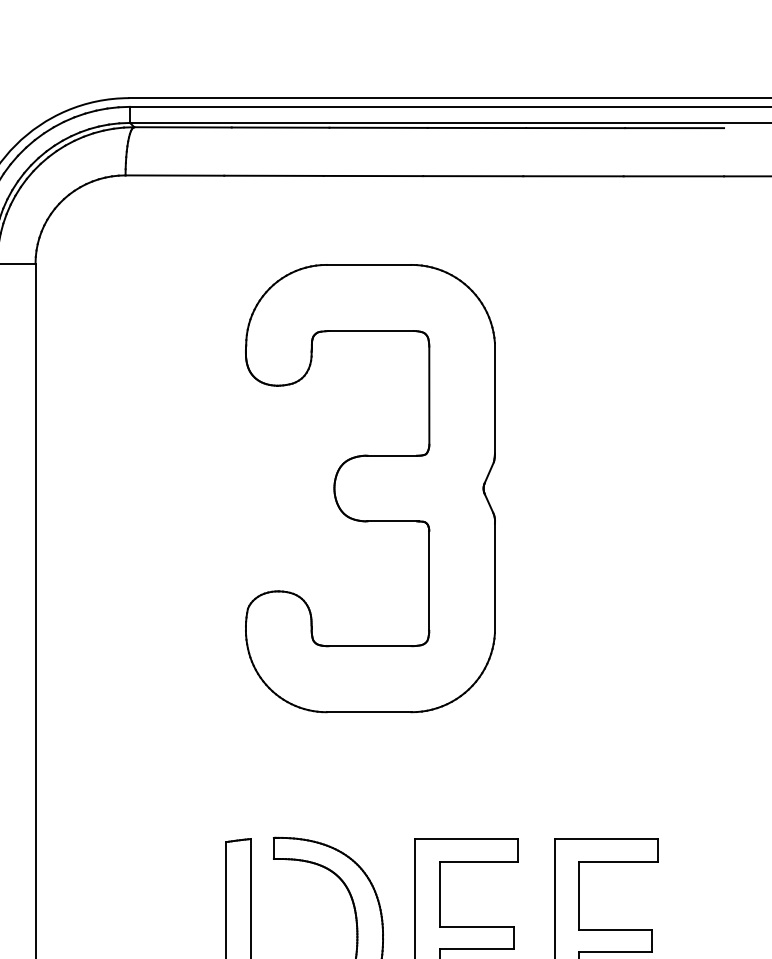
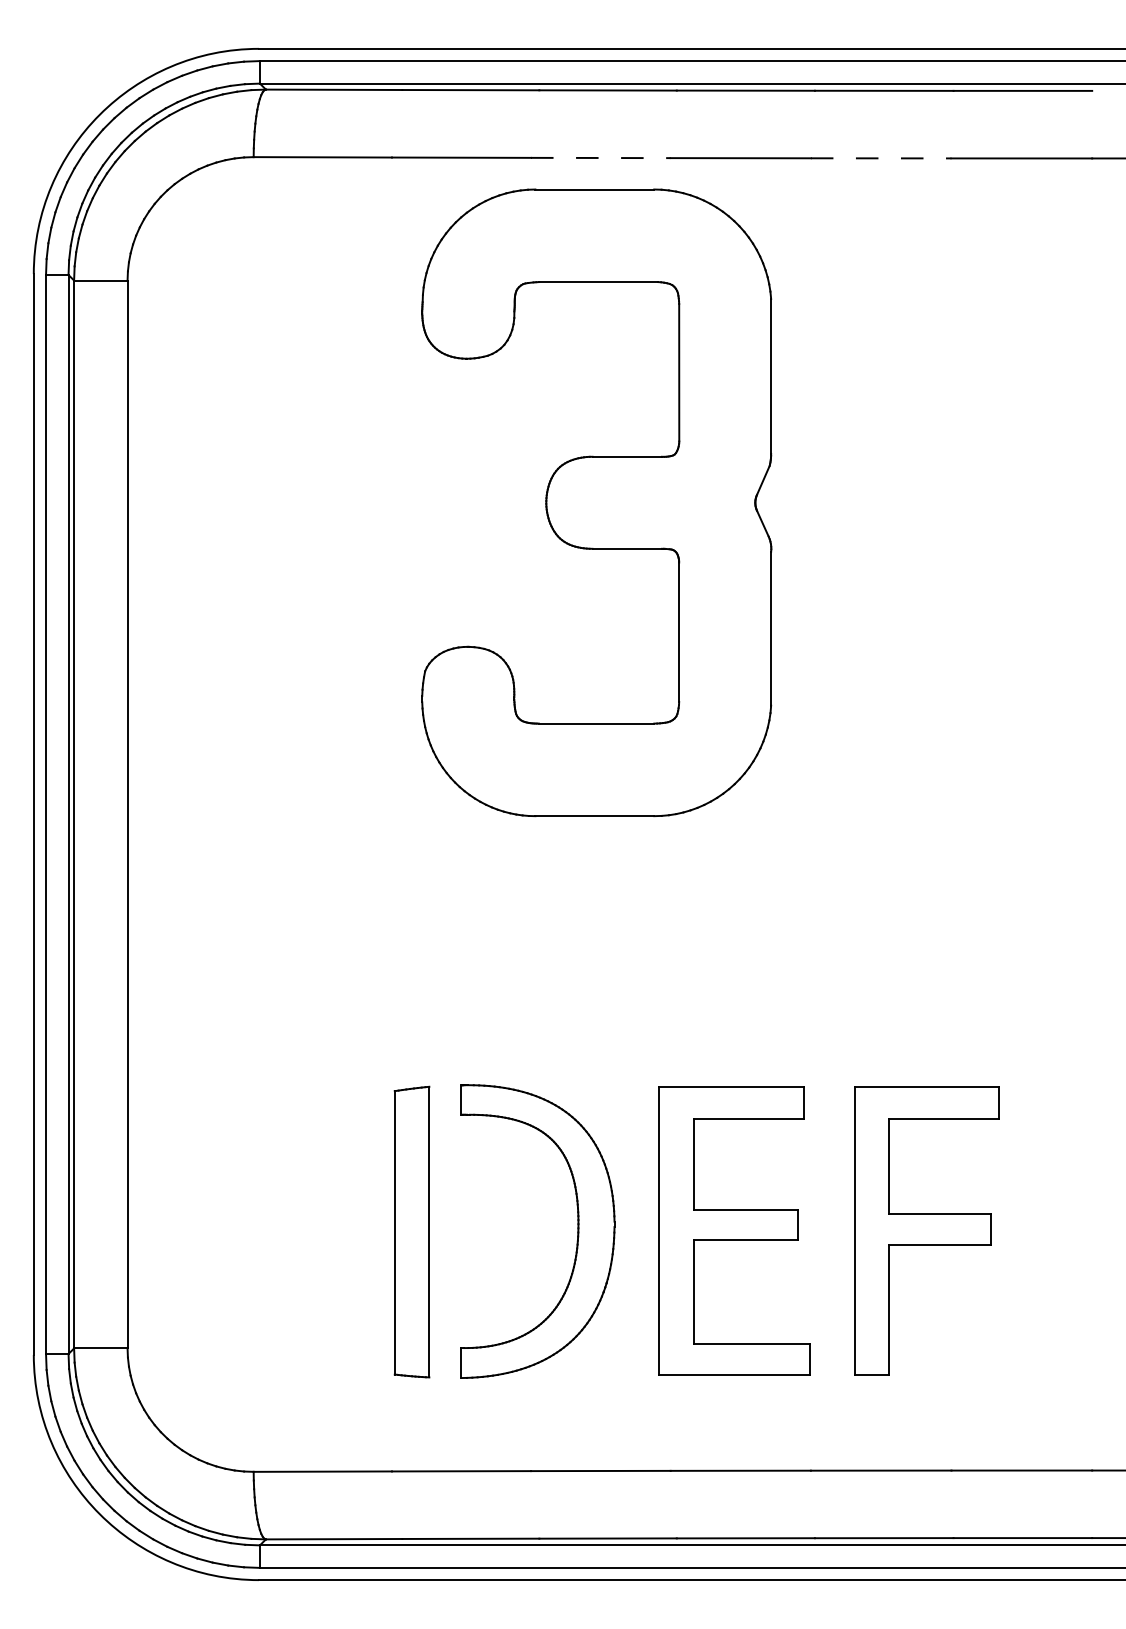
line: (373, 176) -> (600, 158), solid -> dashed
line: (573, 176) -> (881, 158), solid -> dashed
part: (370, 488) -> (596, 502), moved

